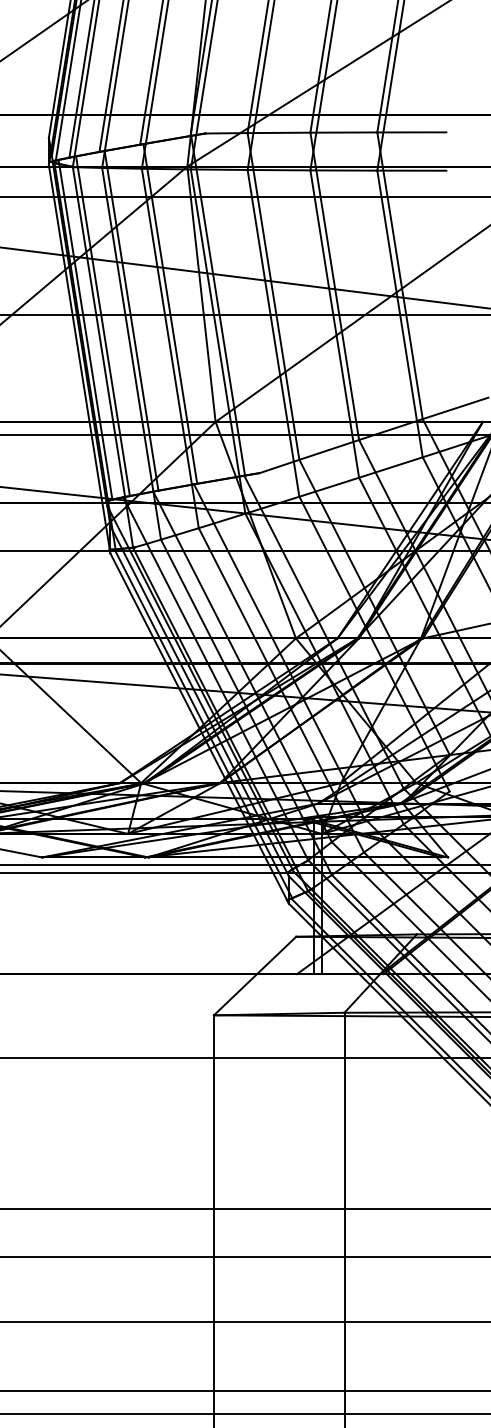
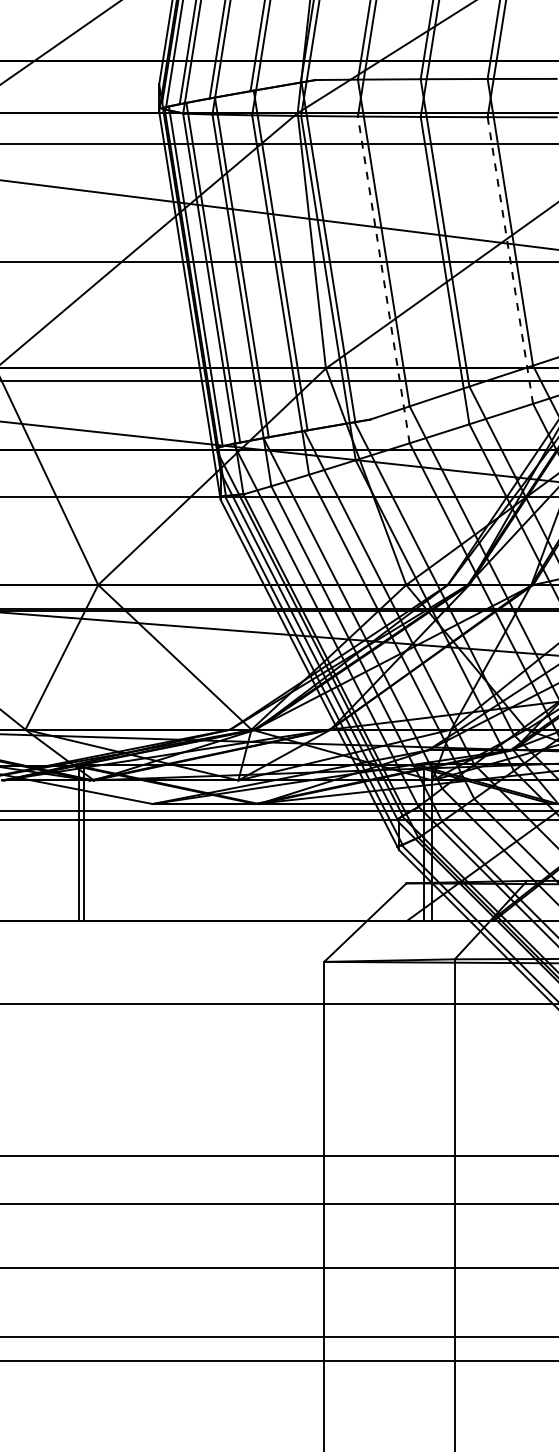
line: (400, 313) -> (510, 260), solid -> dashed
line: (273, 332) -> (383, 279), solid -> dashed

